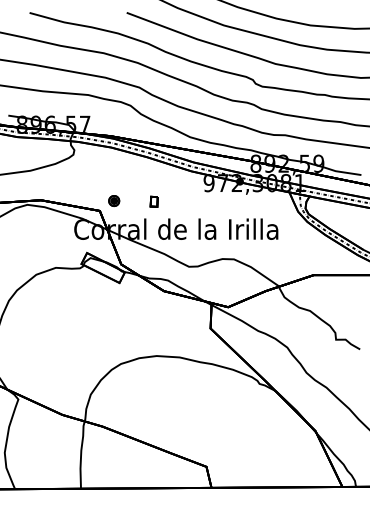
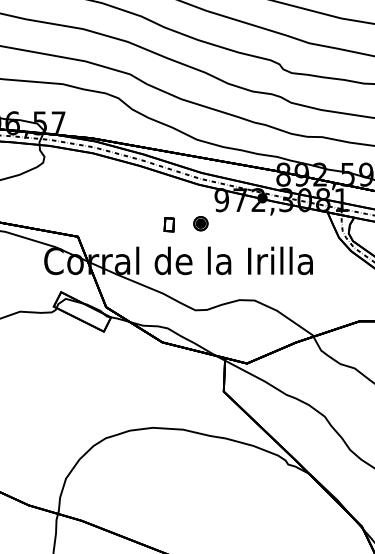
part: (114, 200) -> (201, 223), moved
part: (153, 201) -> (168, 224), moved

